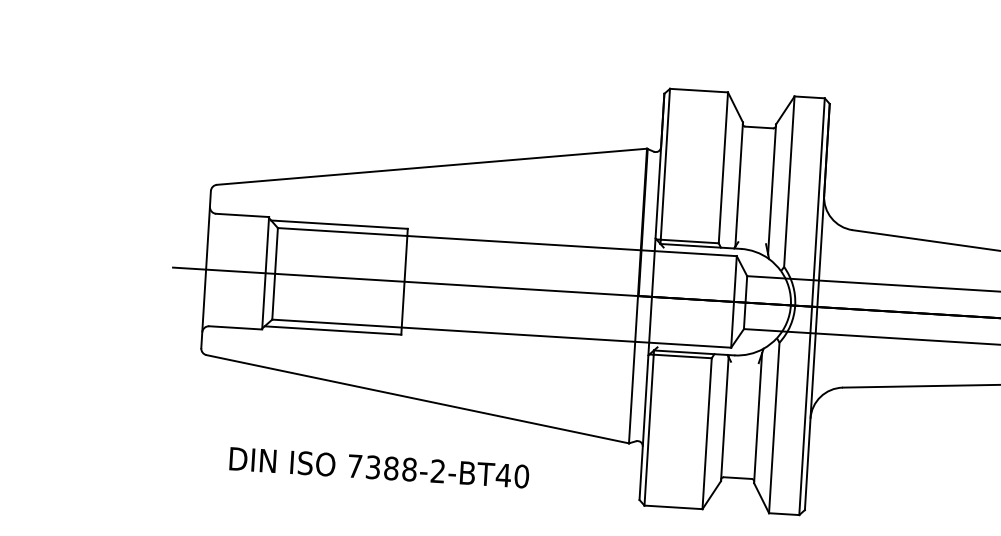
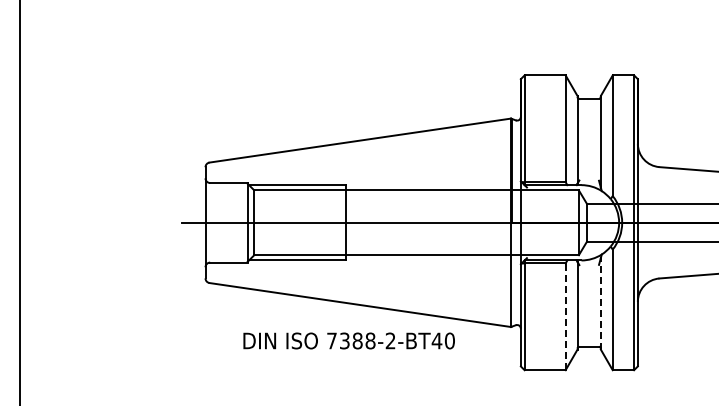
line: (757, 417) -> (600, 303), solid -> dashed
line: (706, 433) -> (565, 316), solid -> dashed
text: (378, 467) -> (348, 340), moved

